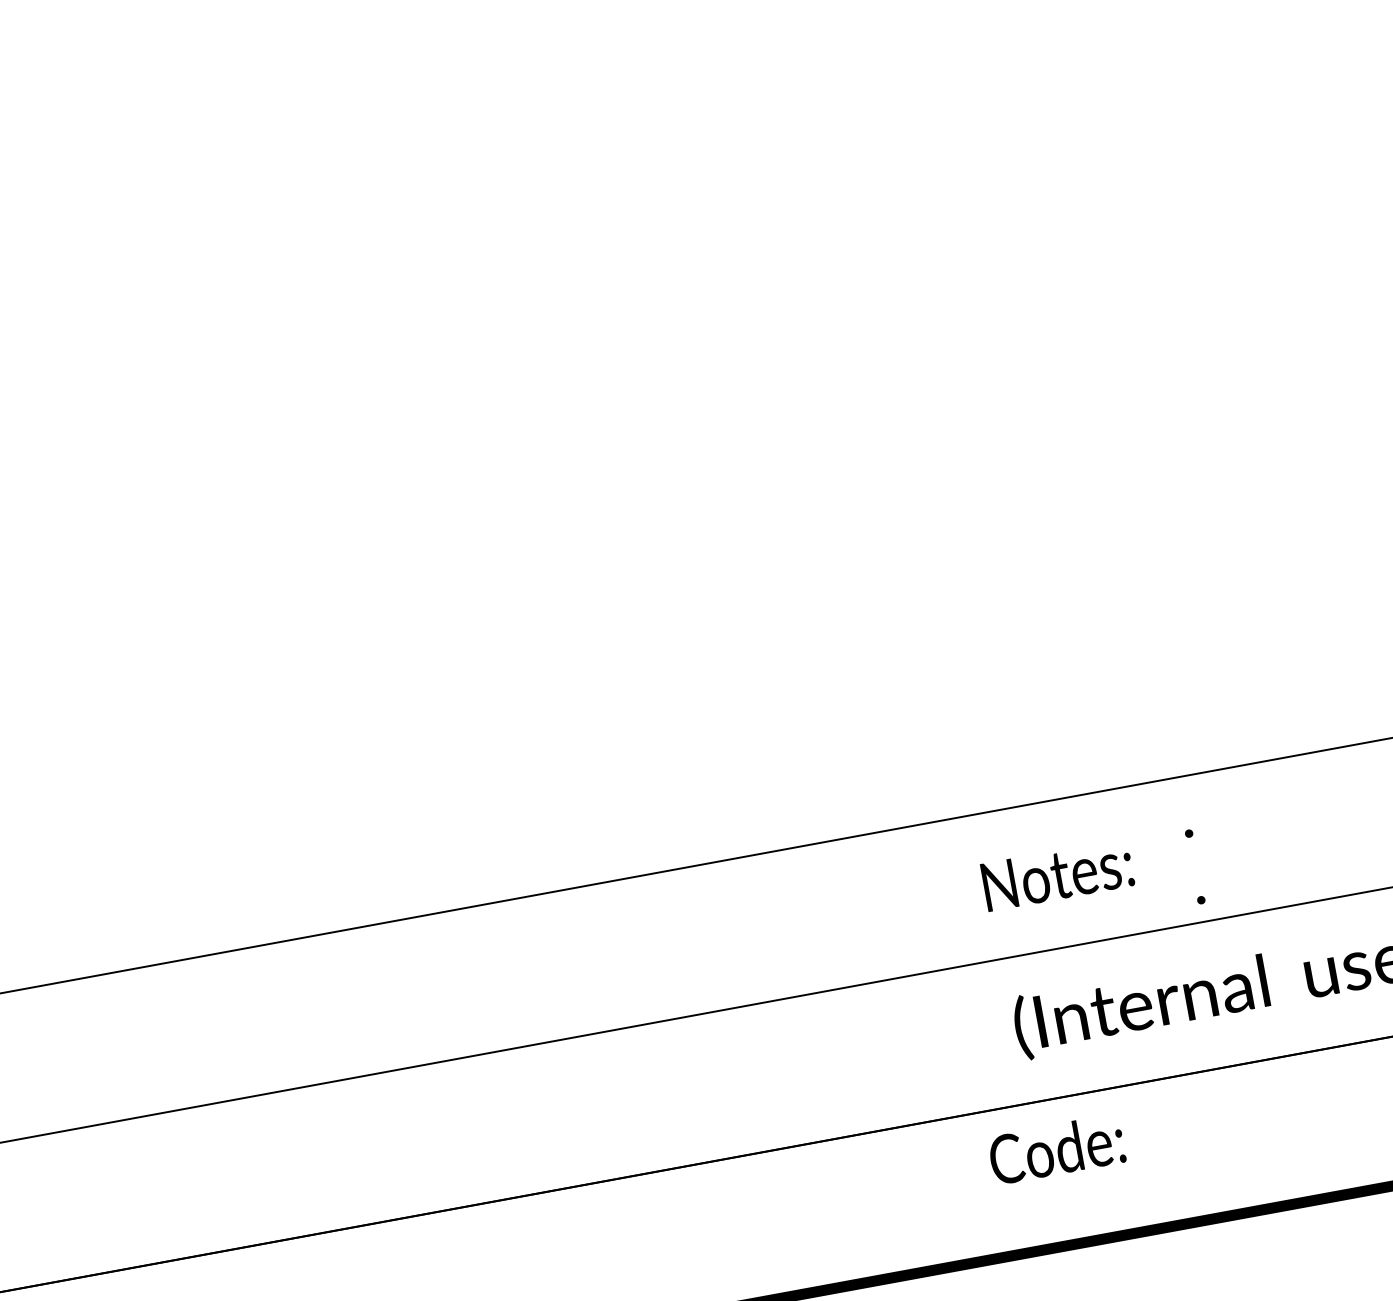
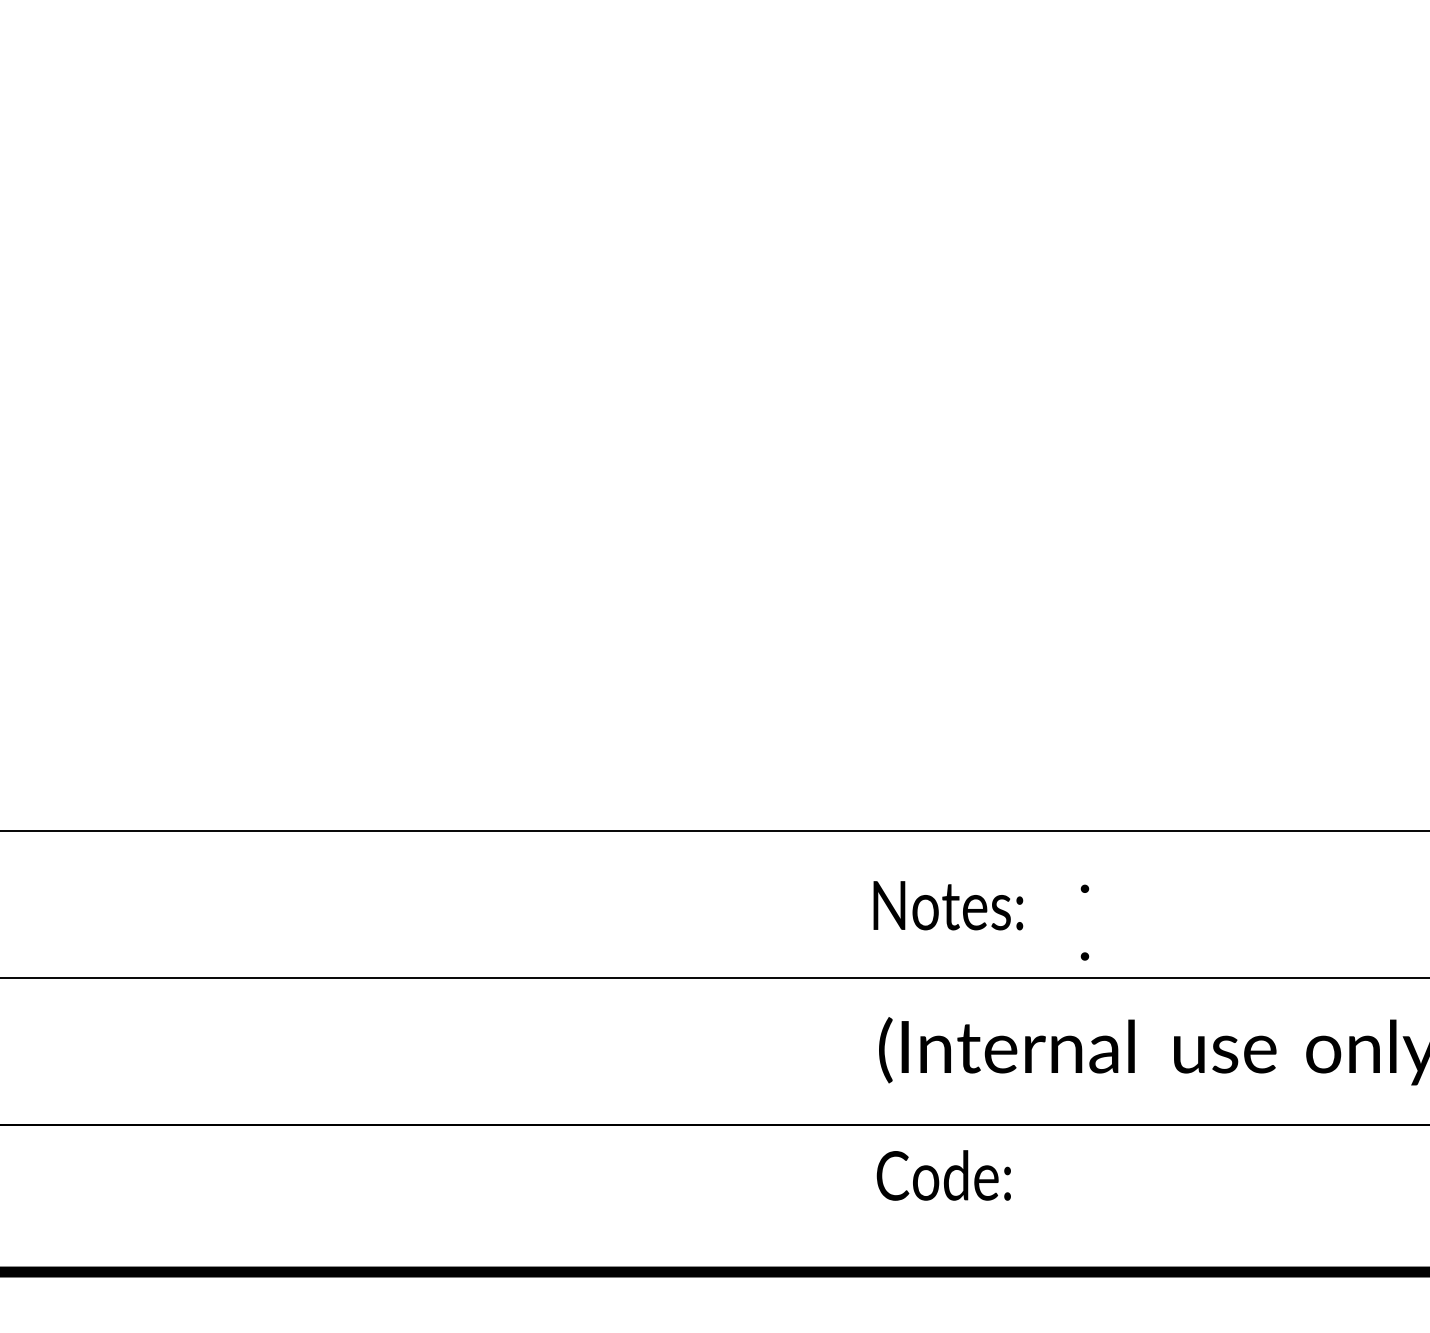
text: (1056, 1149) -> (943, 1175), moved

